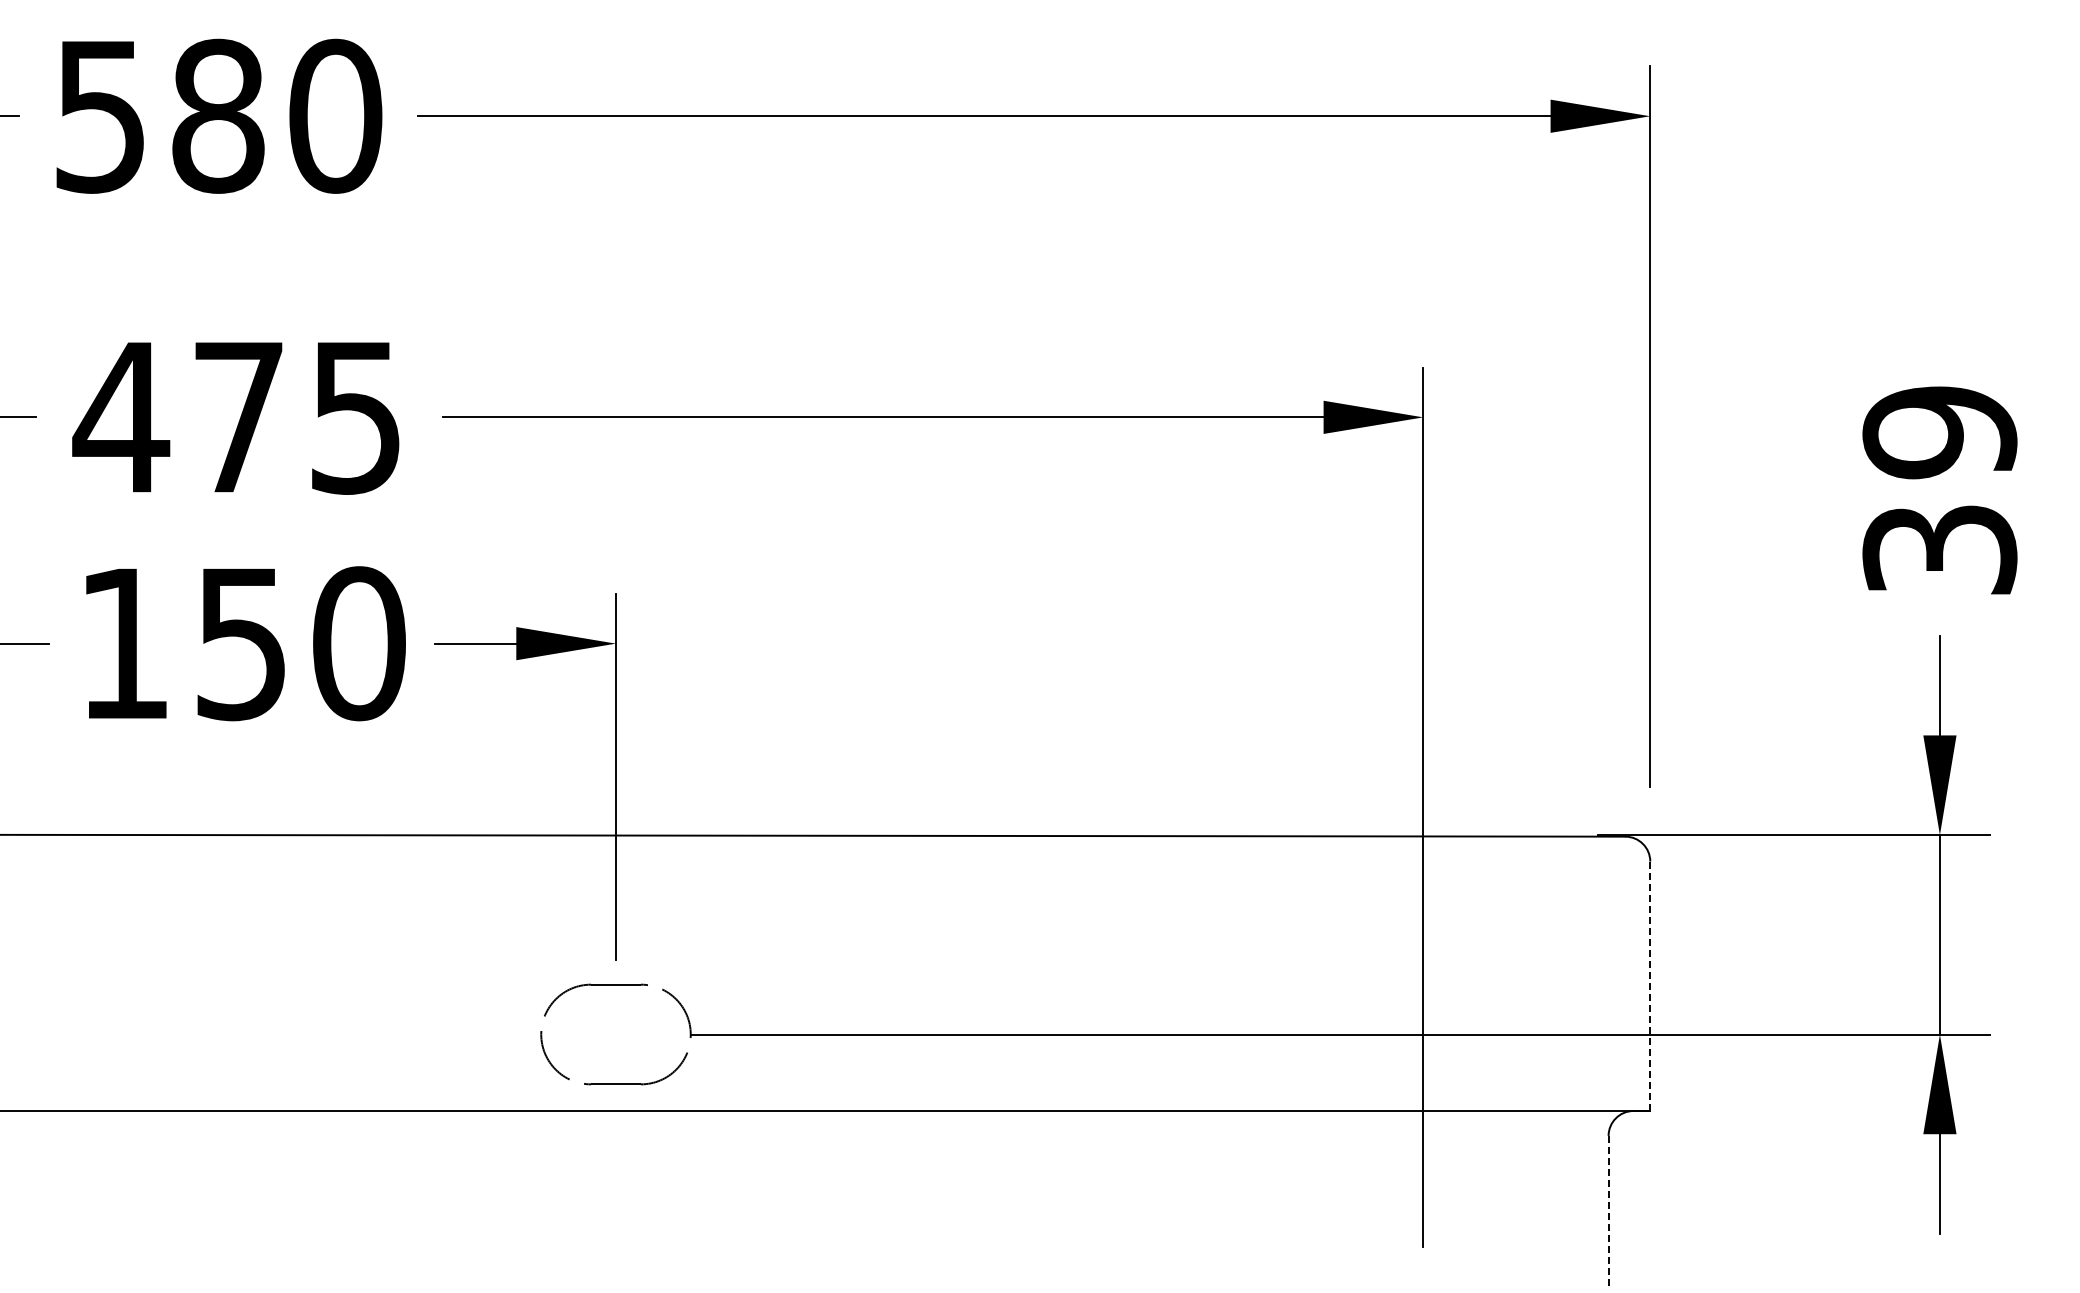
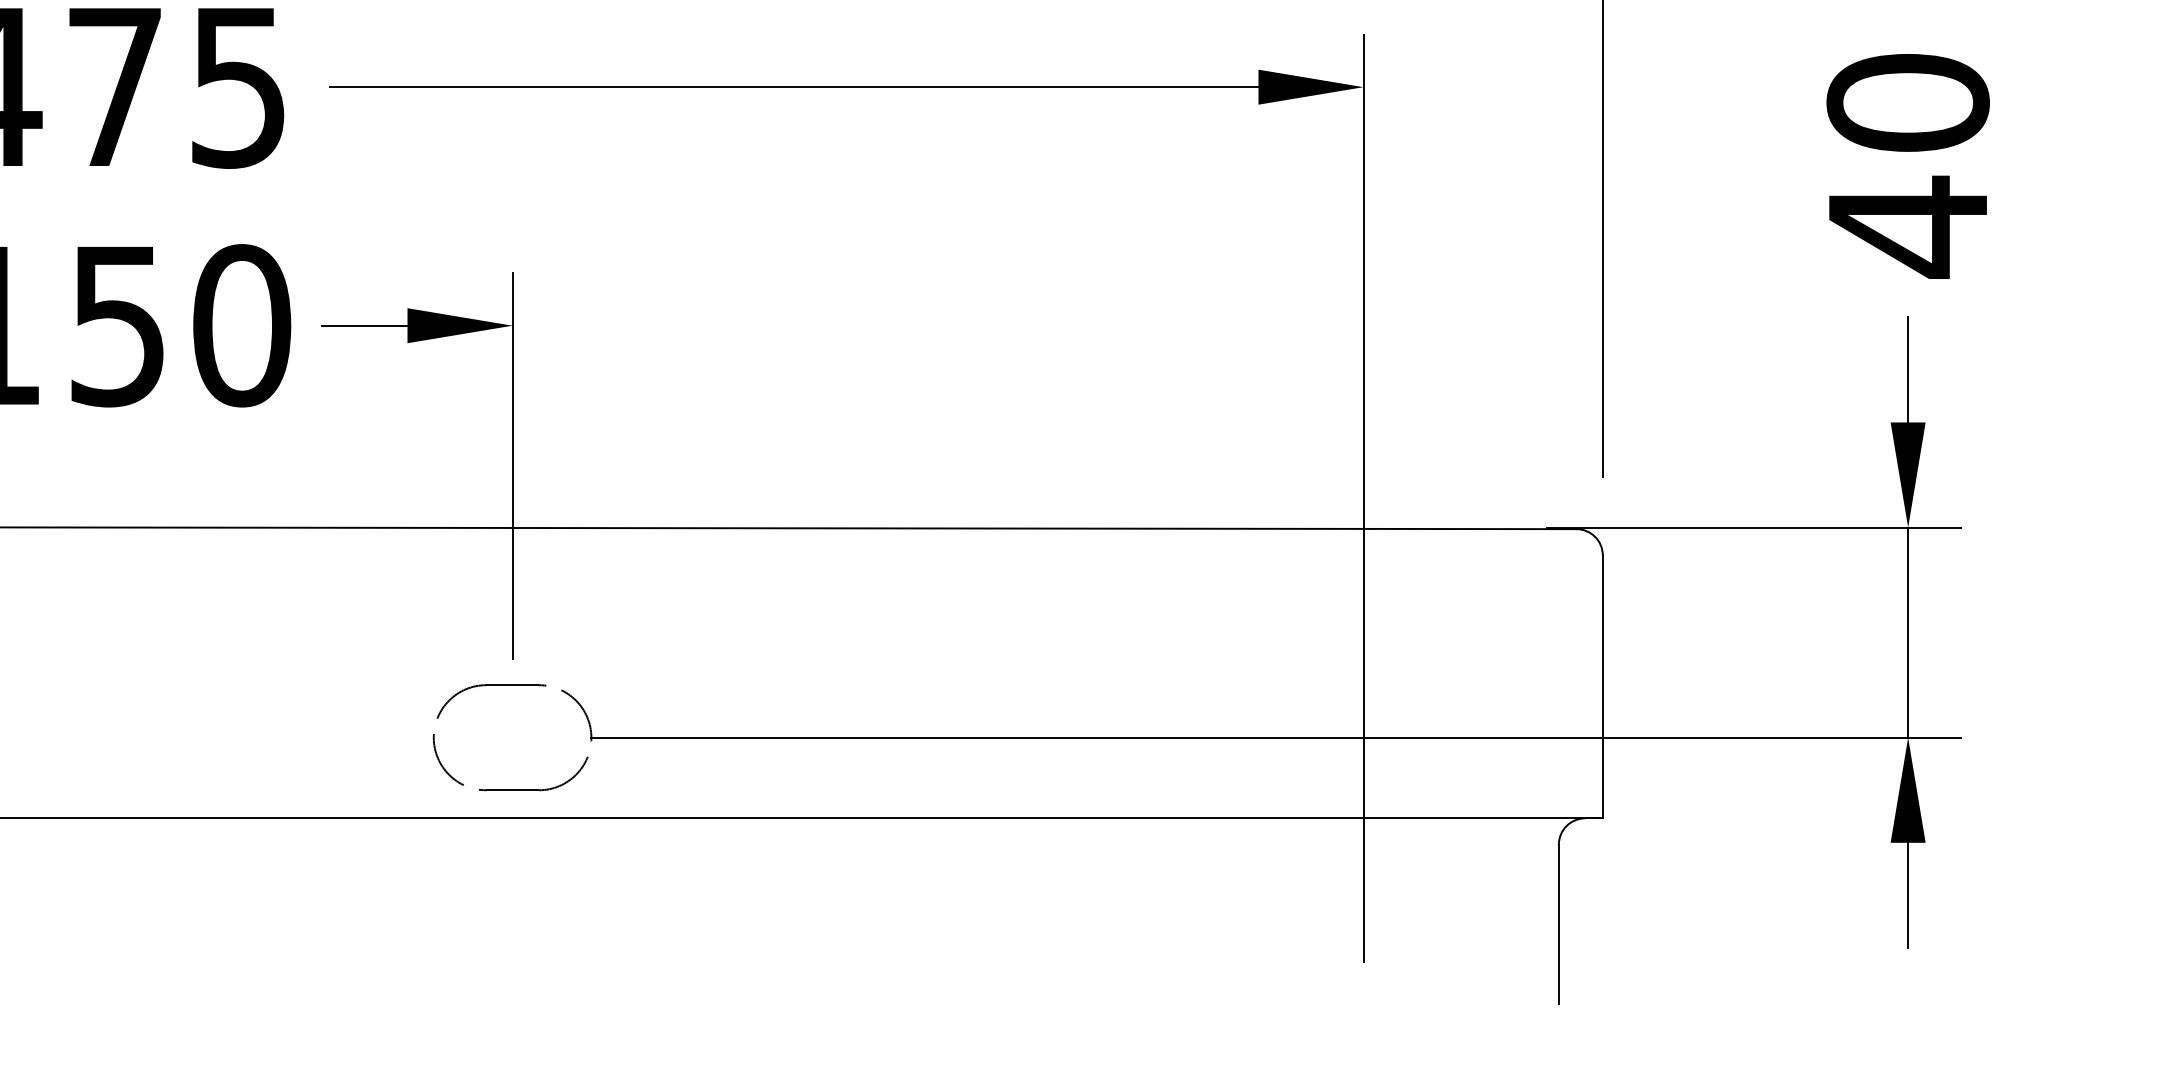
text: (1939, 492) -> (1907, 166), 39 -> 40
line: (1650, 986) -> (1603, 687), dashed -> solid
line: (1608, 1211) -> (1558, 924), dashed -> solid

